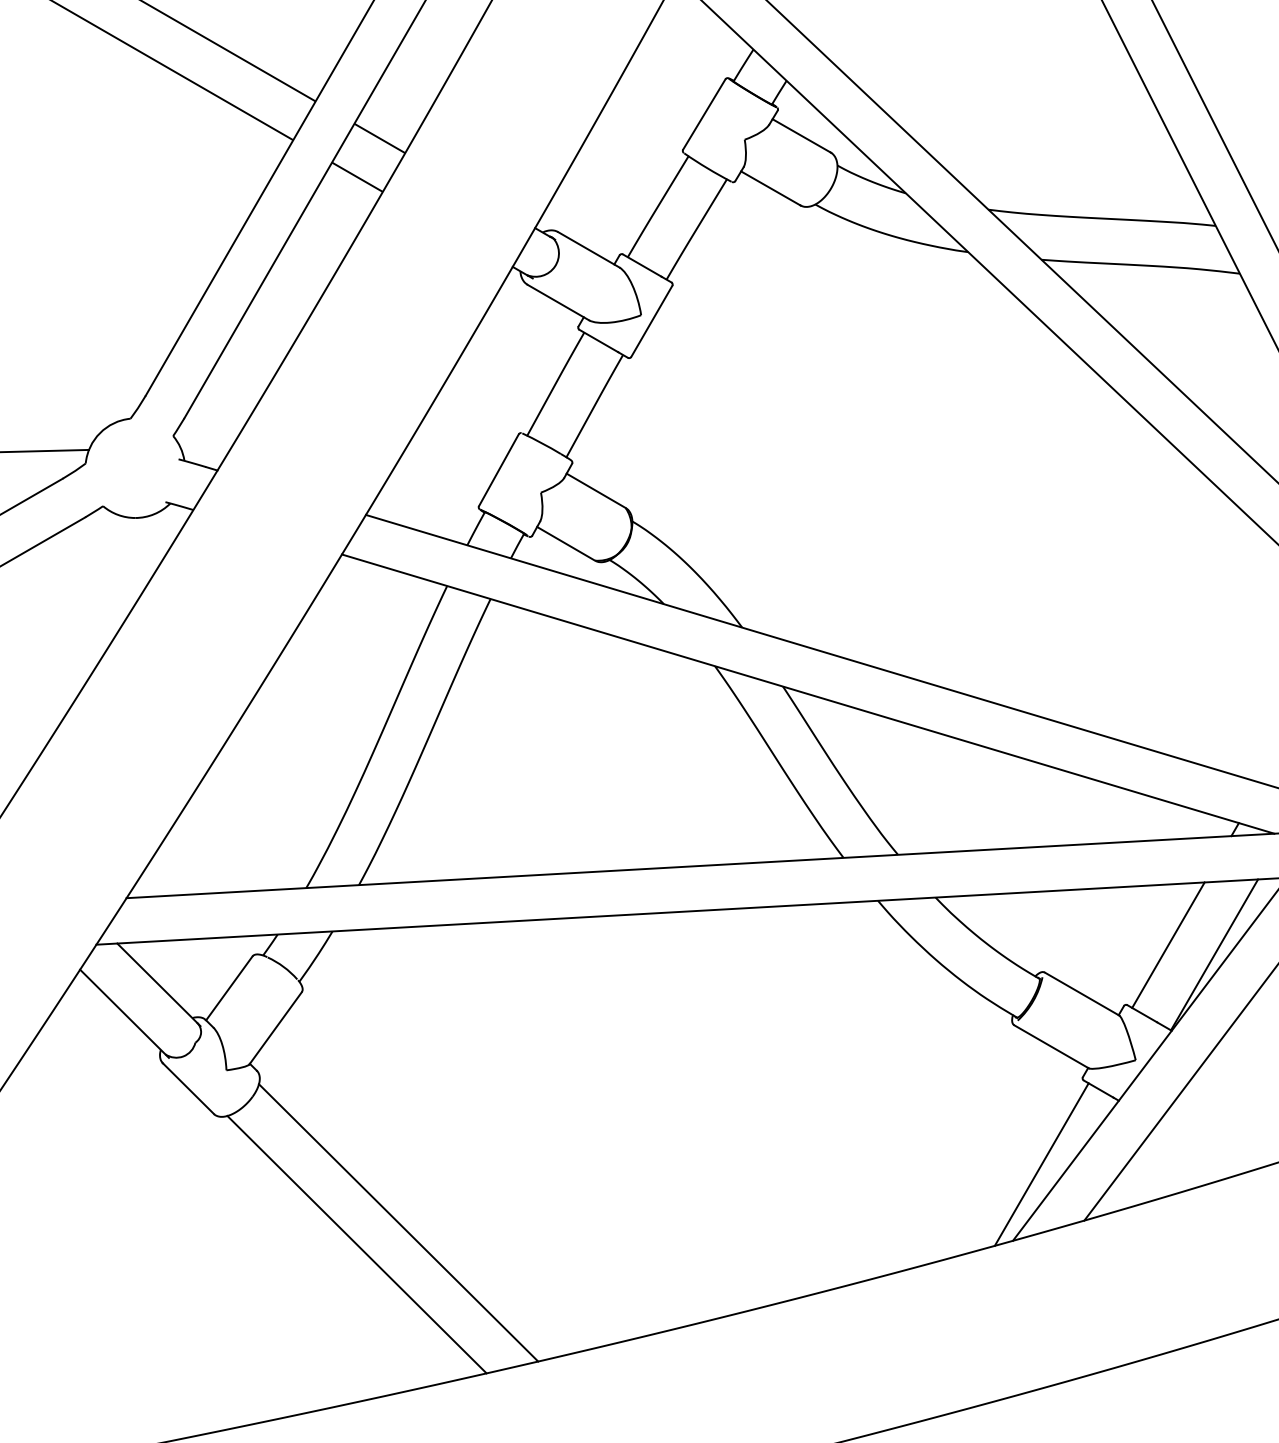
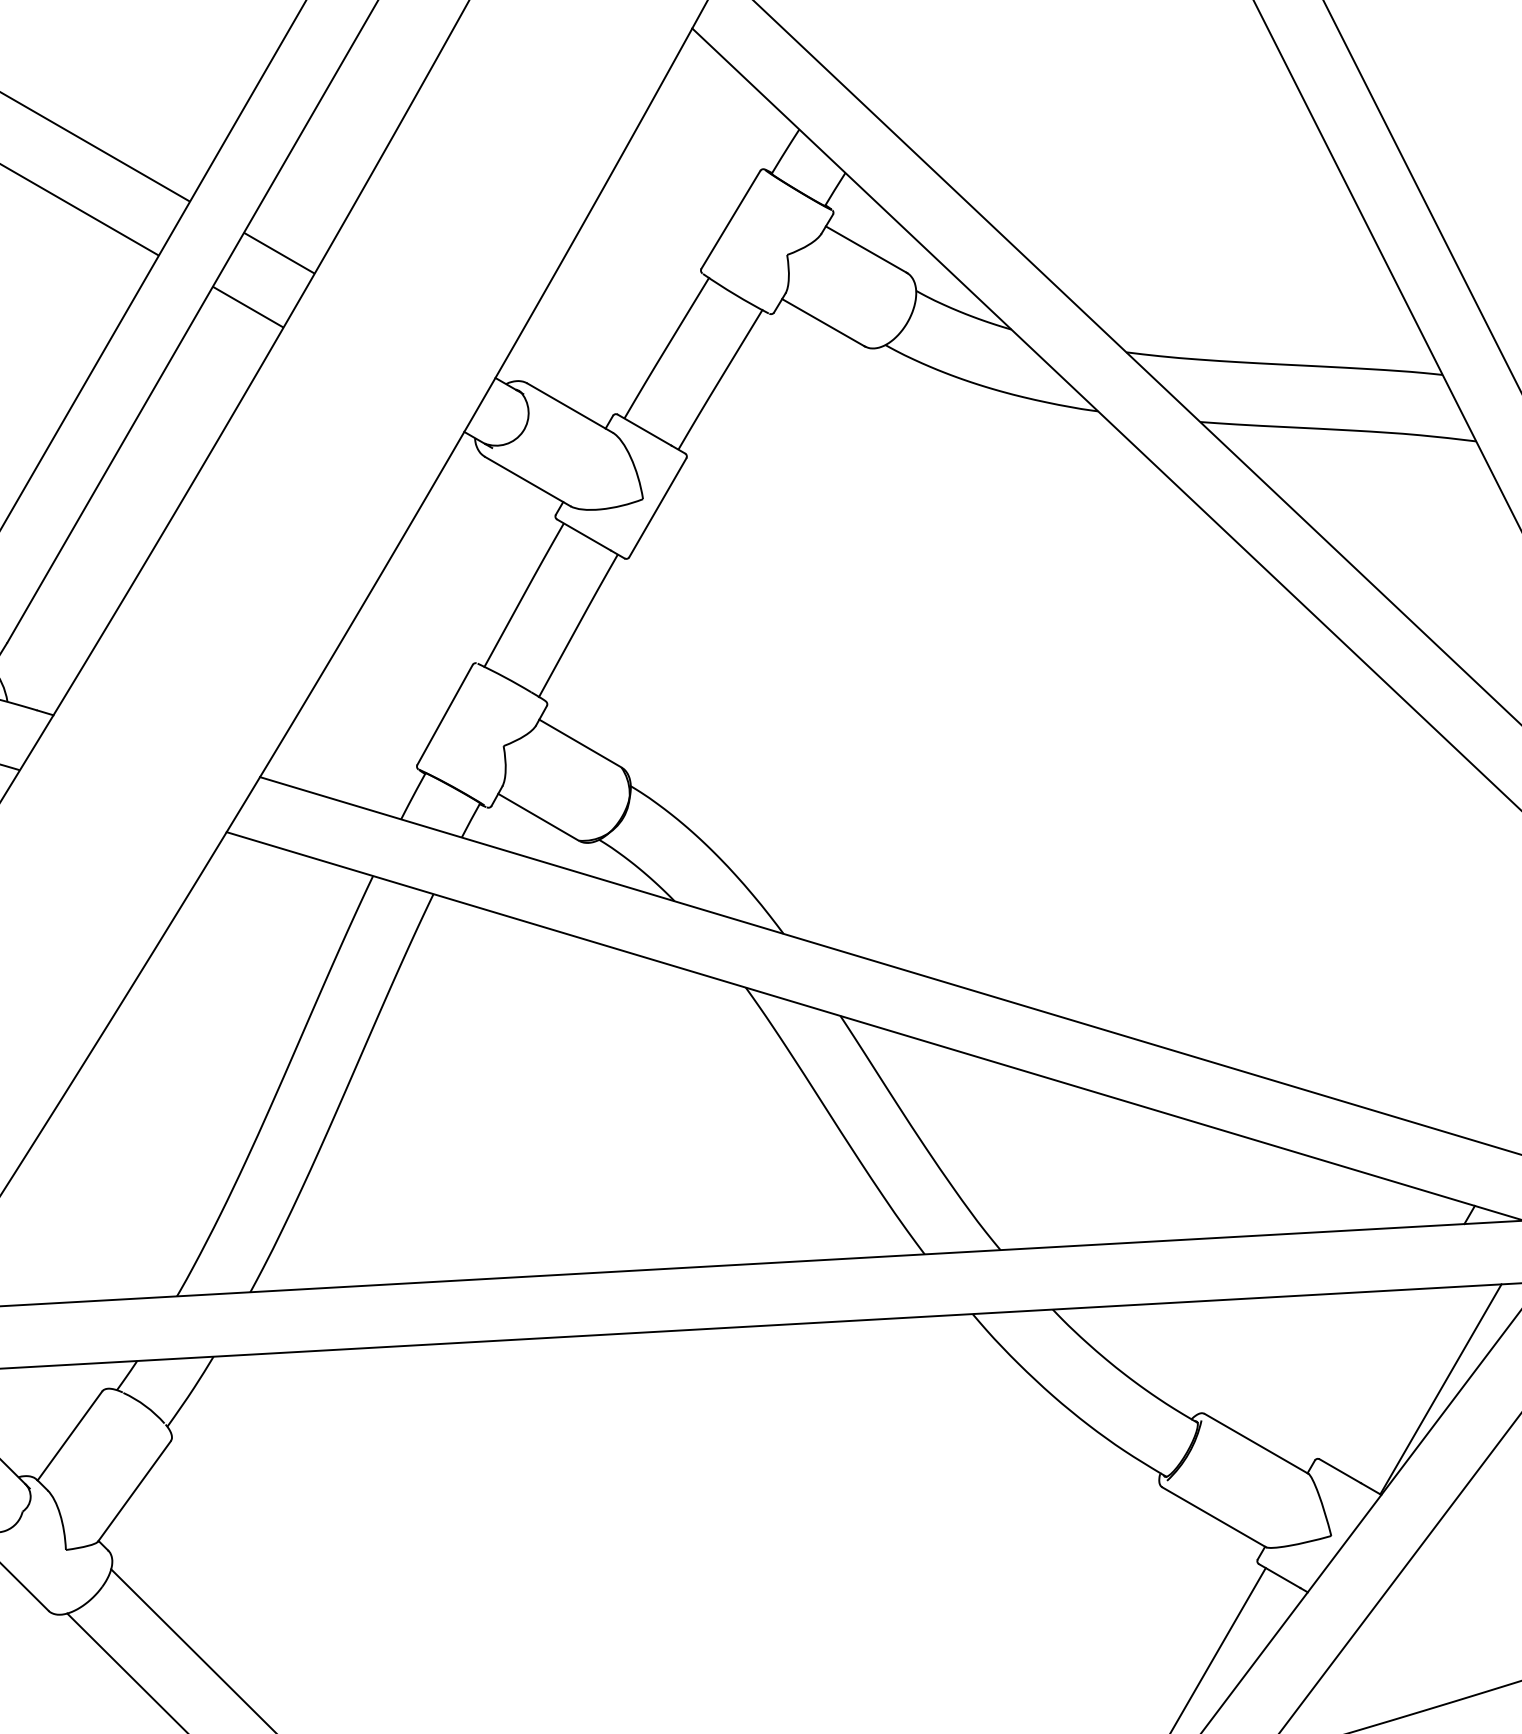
line: (1168, 944) -> (1376, 1374), removed

